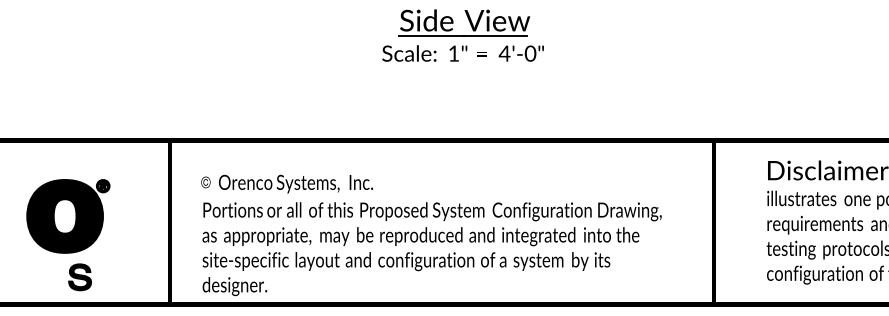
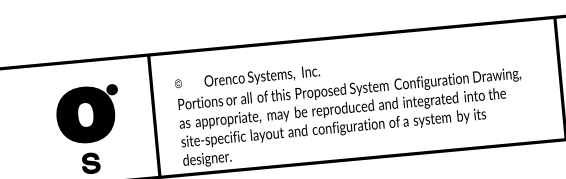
text: (296, 183) -> (262, 76), moved
part: (68, 216) -> (88, 114), moved

